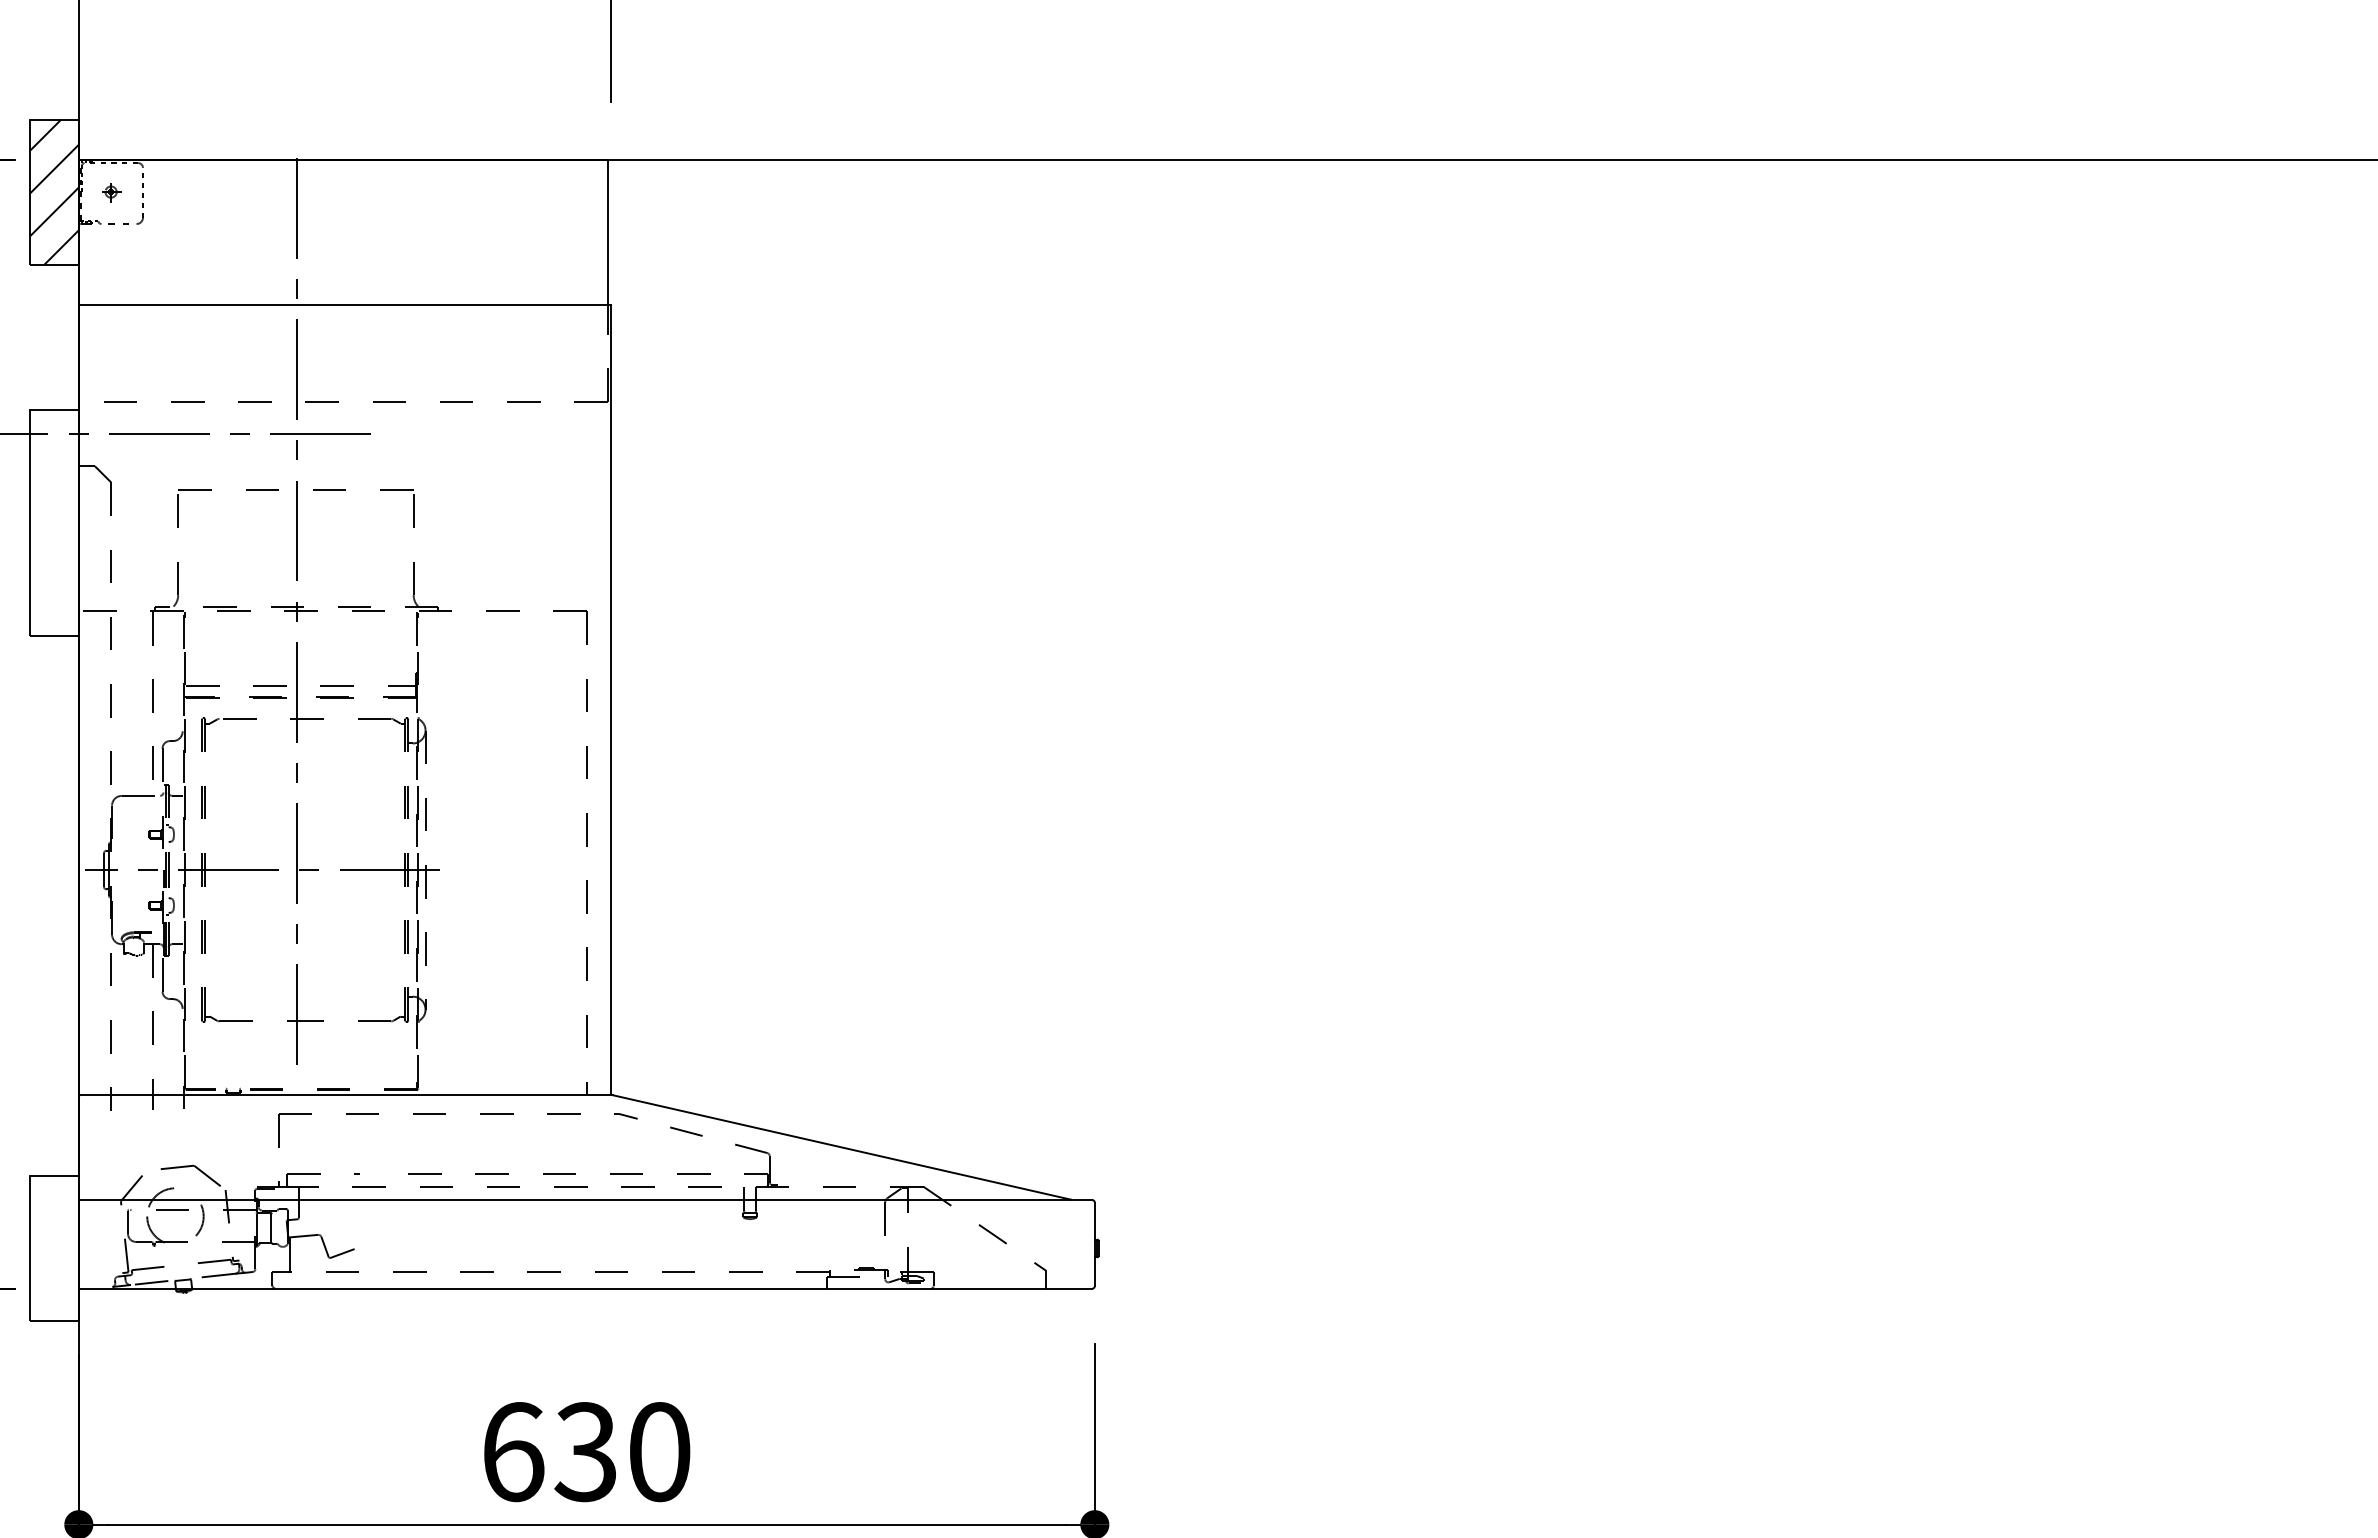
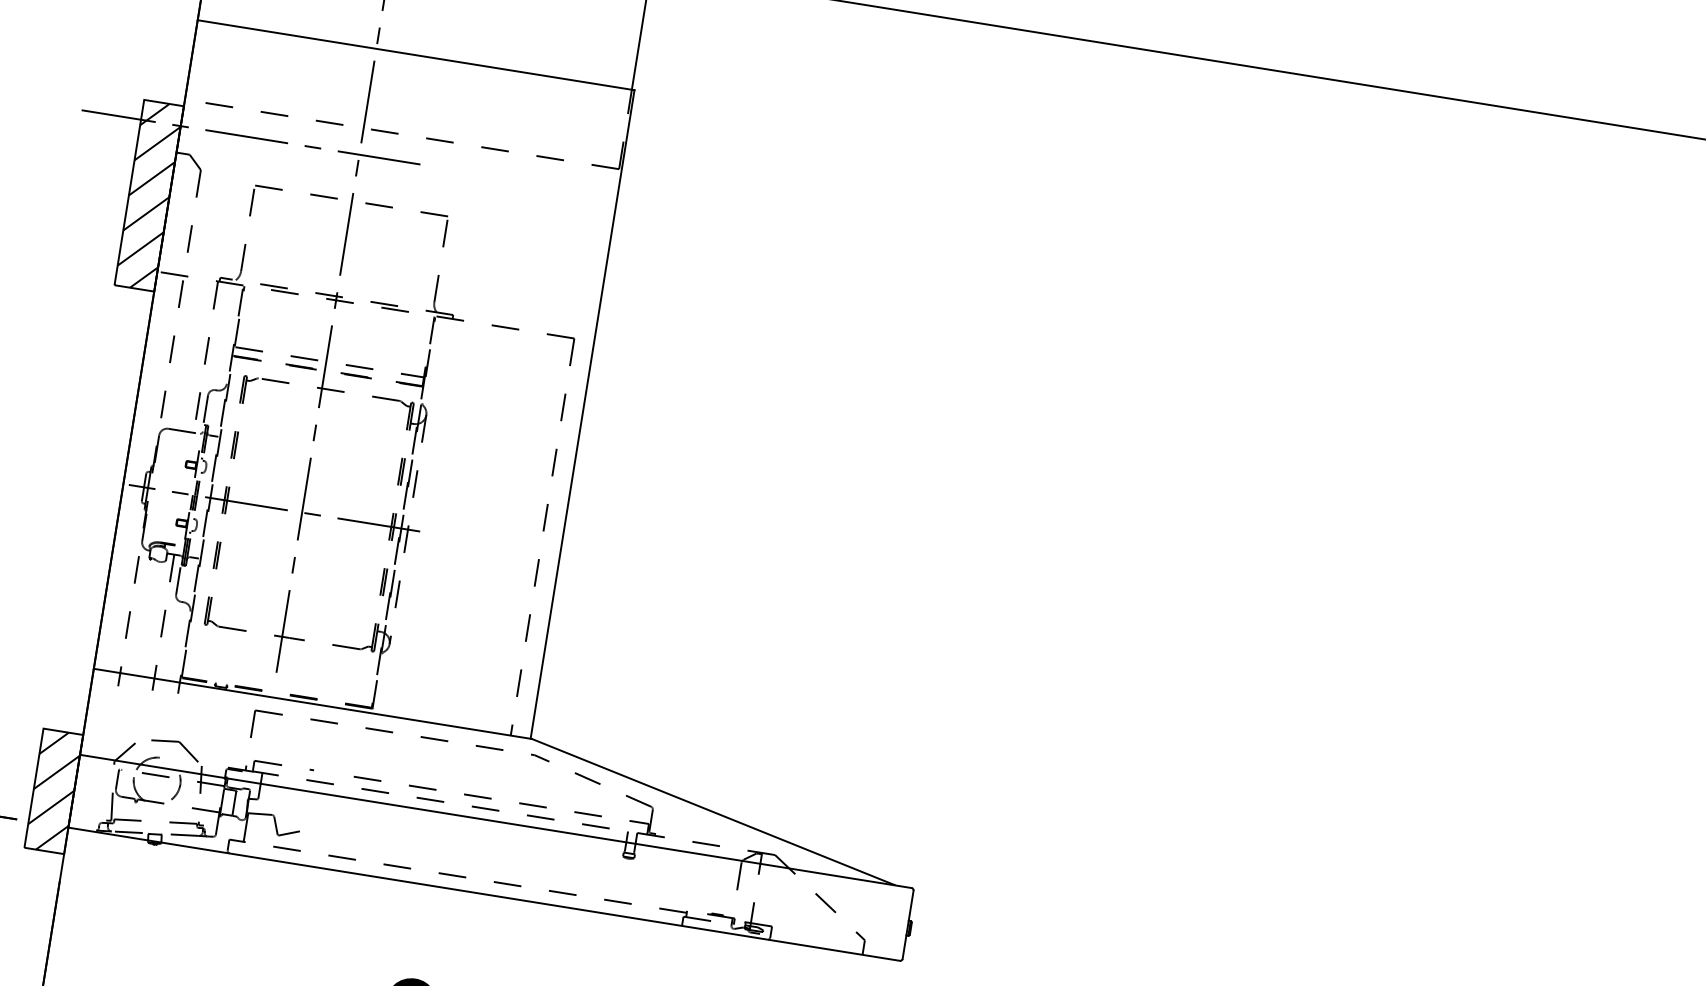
hatch: (54, 522) -> (149, 195), added
hatch: (54, 1248) -> (53, 791), added

